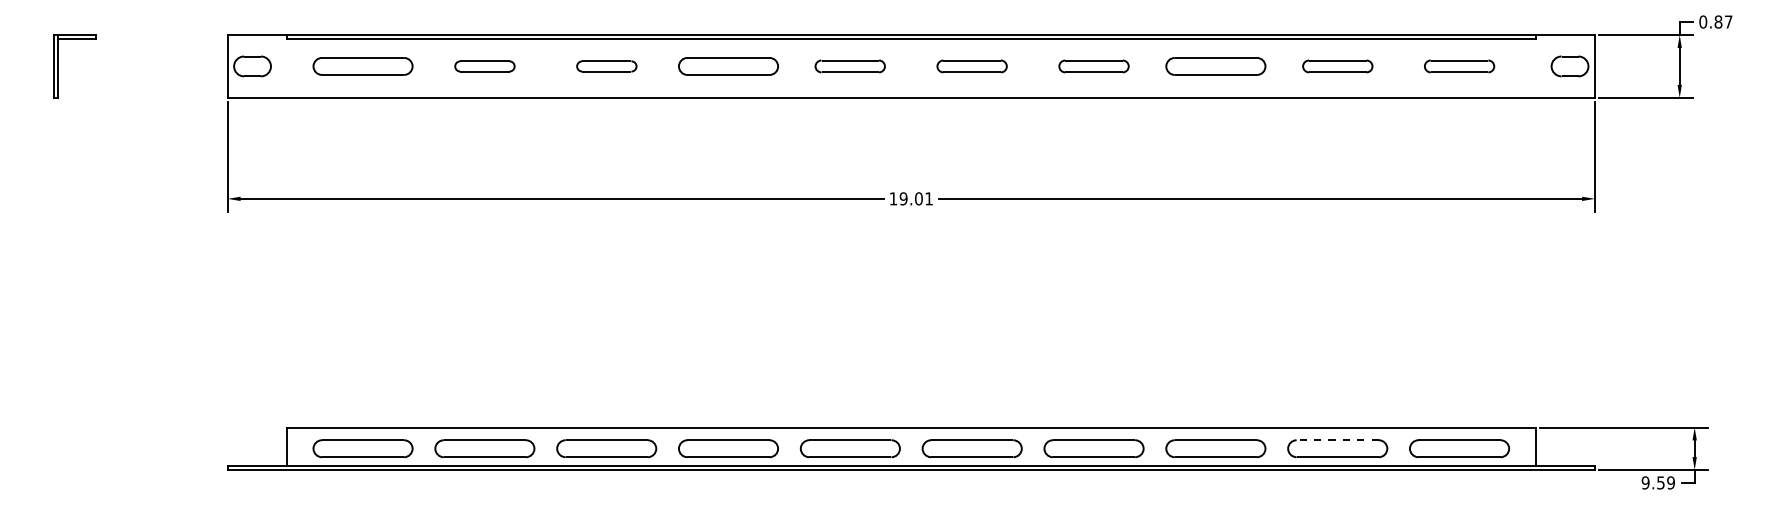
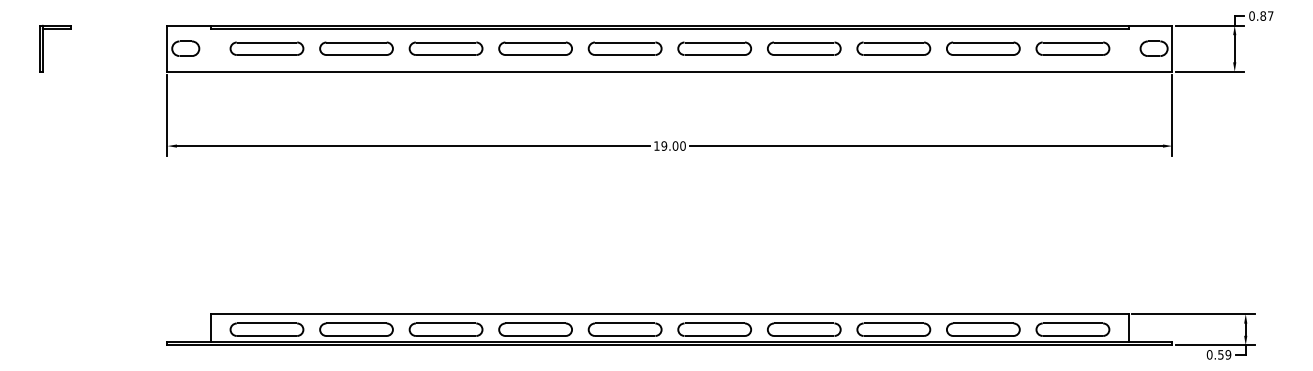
part: (484, 66) -> (356, 48), size x1.67
part: (606, 66) -> (445, 48), size x1.67
part: (849, 66) -> (624, 48), size x1.43
part: (971, 66) -> (714, 48), size x1.43
part: (1093, 66) -> (803, 48), size x1.43
part: (1337, 66) -> (983, 48), size x1.43
part: (1459, 66) -> (1072, 48), size x1.43
text: (929, 198) -> (683, 145), 19.01 -> 19.00
line: (1337, 440) -> (983, 323), dashed -> solid
text: (1645, 482) -> (1209, 354), 9.59 -> 0.59

